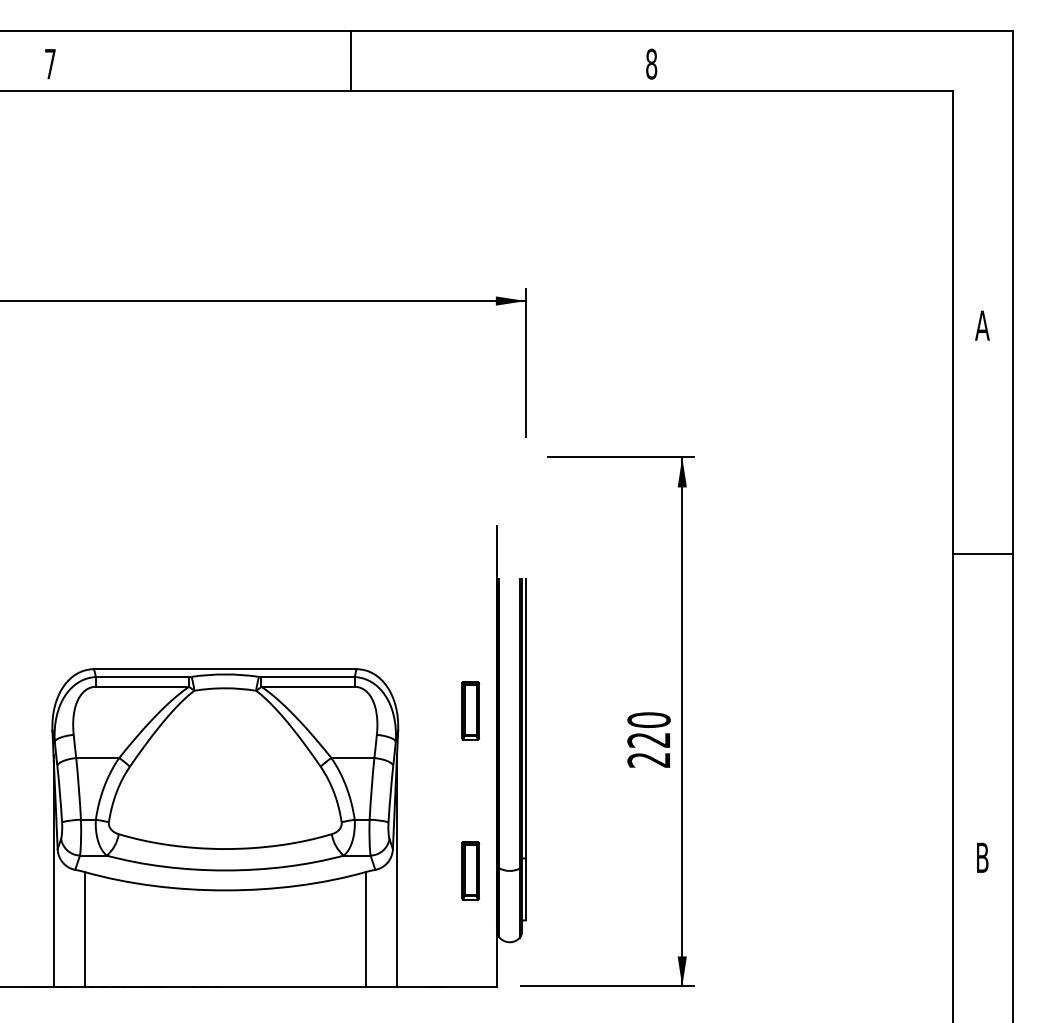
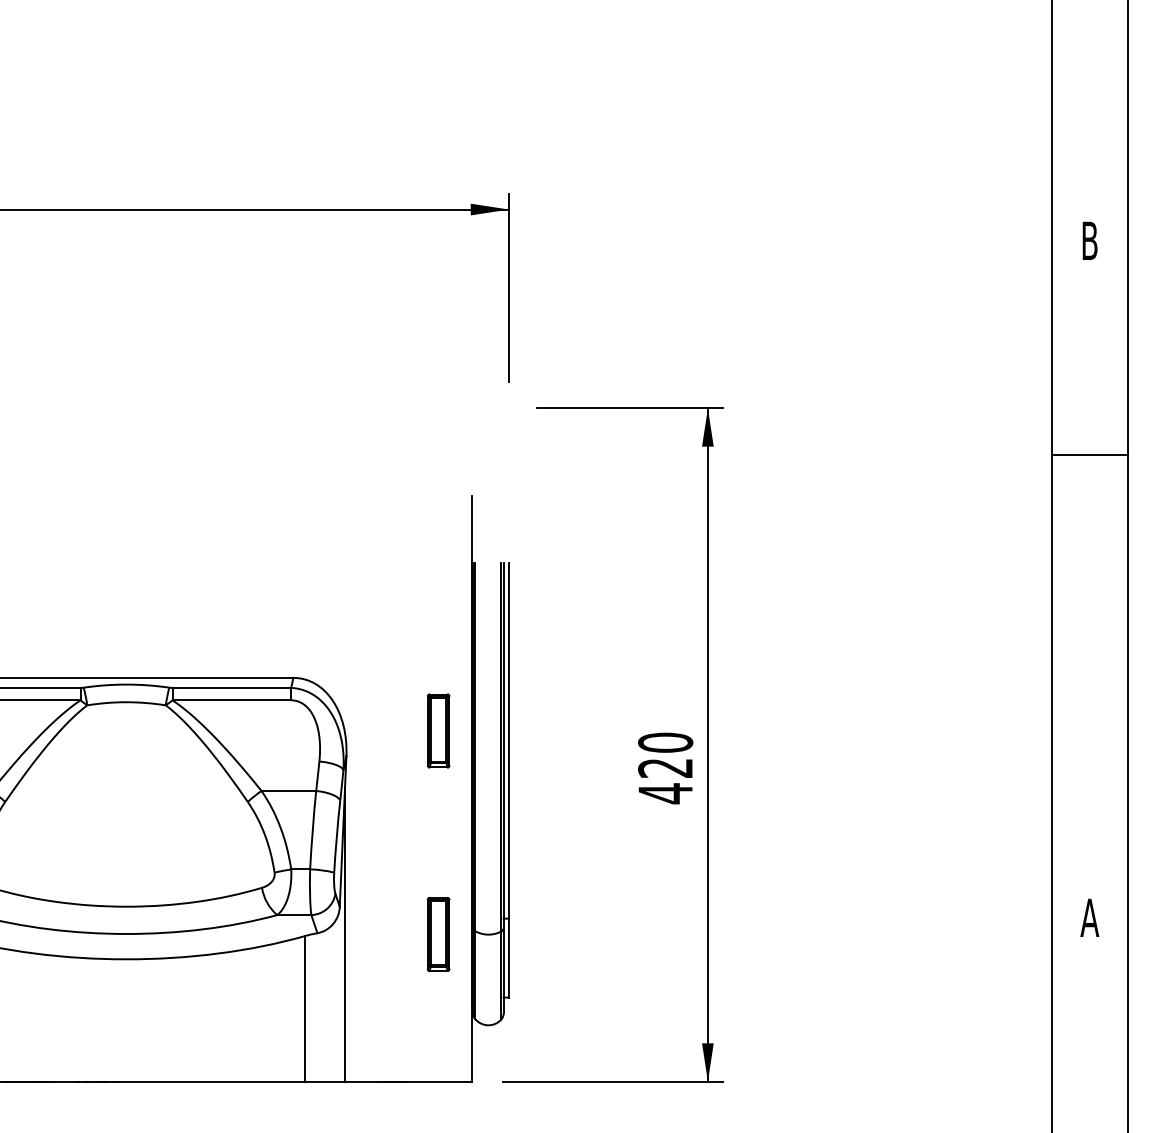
text: (982, 325) -> (1089, 240), A -> B
line: (982, 553) -> (1089, 454), moved
text: (648, 760) -> (664, 794), 220 -> 420
text: (982, 857) -> (1089, 917), B -> A

